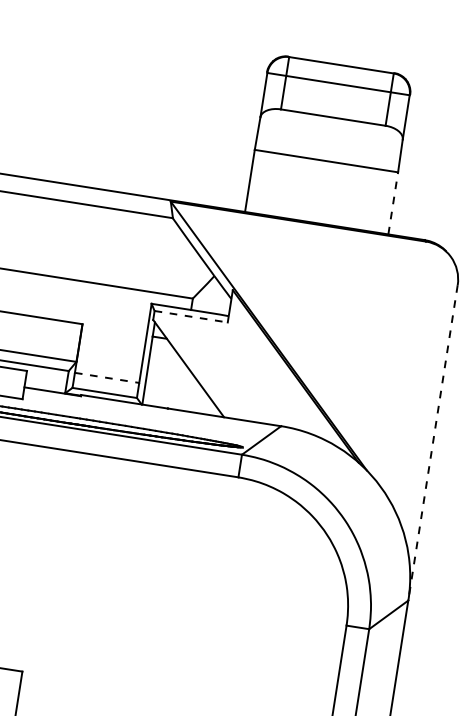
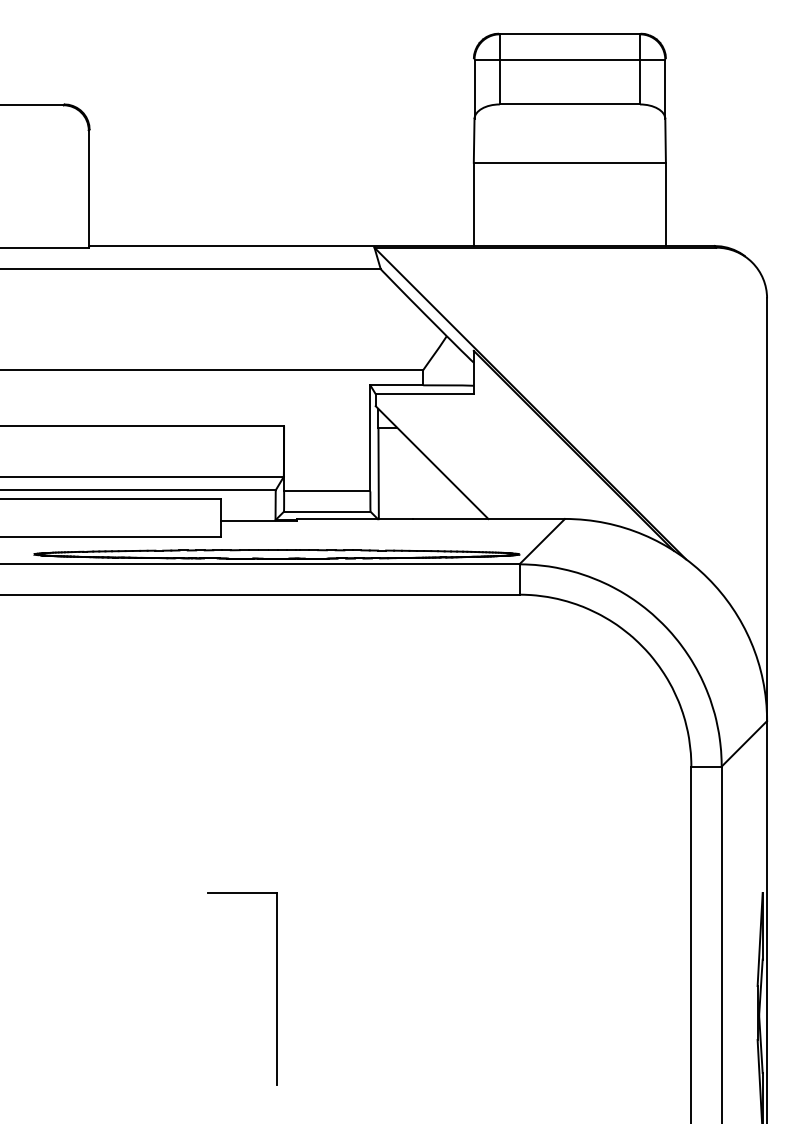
line: (392, 203) -> (665, 204), dashed -> solid
line: (191, 317) -> (425, 394), dashed -> solid
line: (107, 377) -> (327, 491), dashed -> solid
line: (433, 443) -> (767, 510), dashed -> solid

